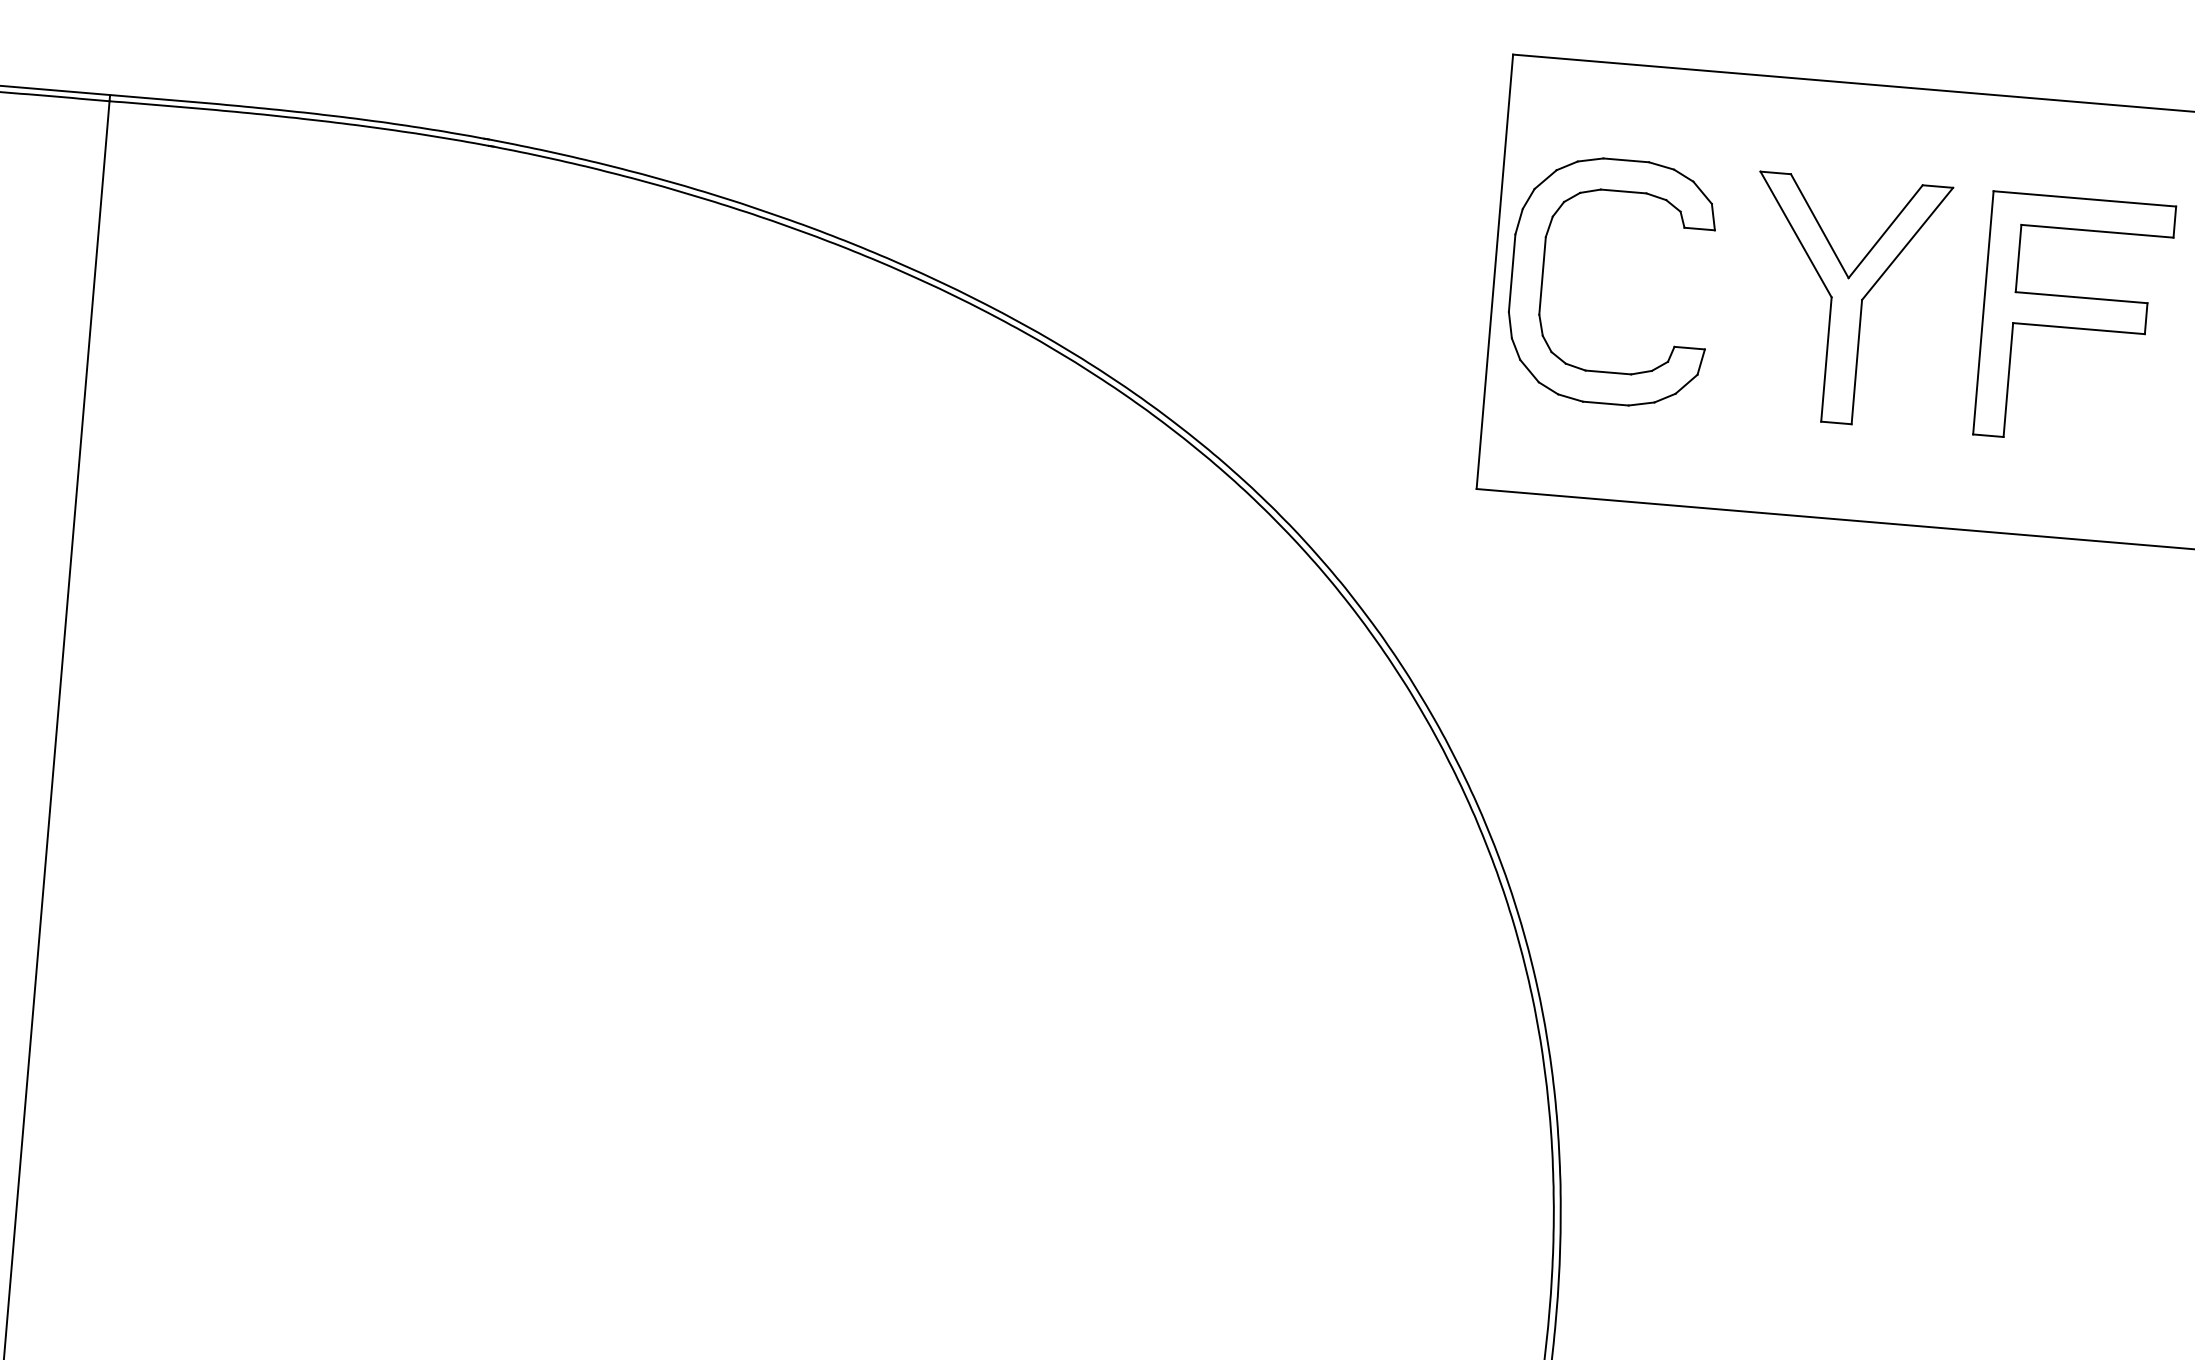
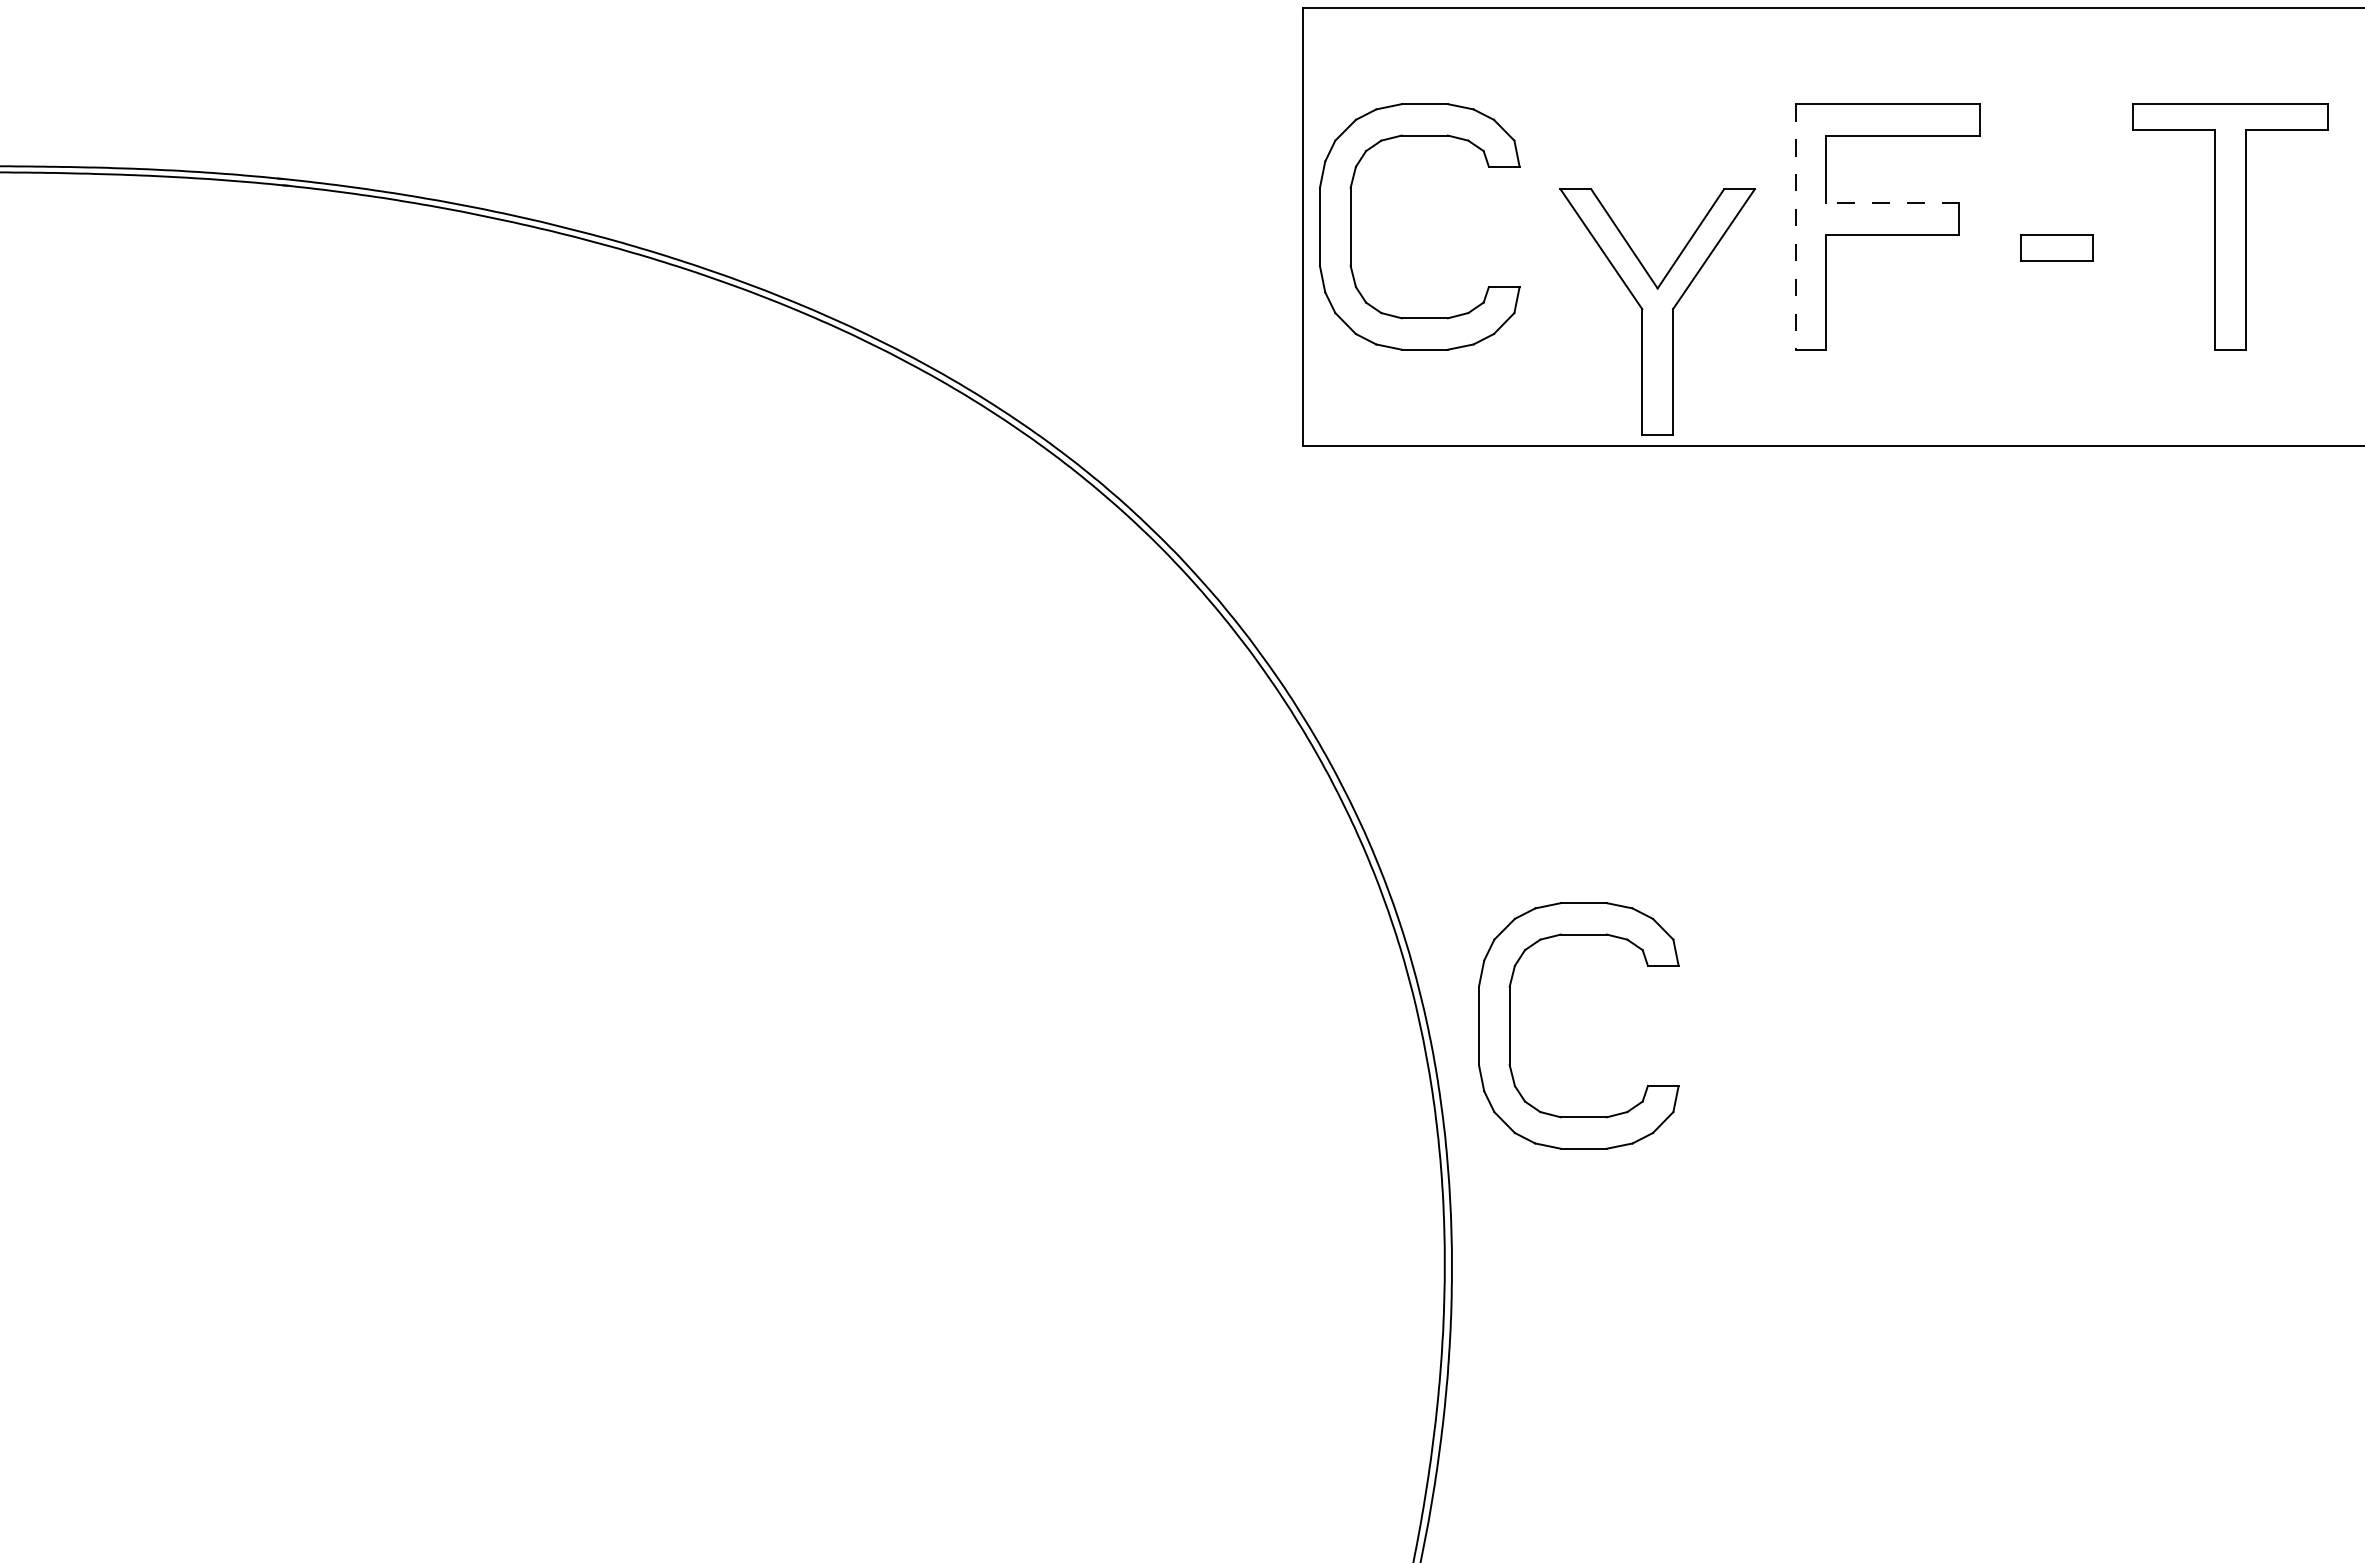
line: (2081, 297) -> (1892, 203), solid -> dashed
part: (1846, 300) -> (1657, 311), moved
line: (1983, 312) -> (1795, 226), solid -> dashed
part: (1634, 1080) -> (1510, 1025), added

